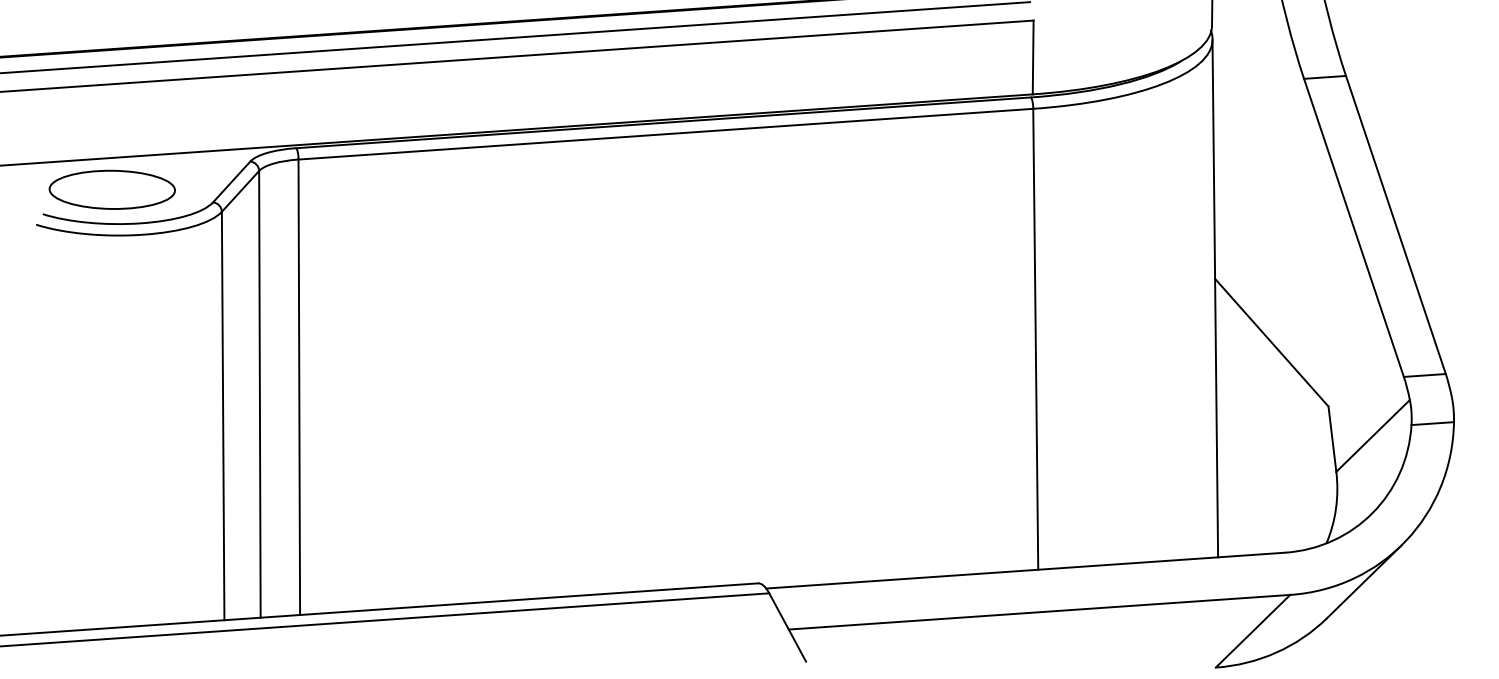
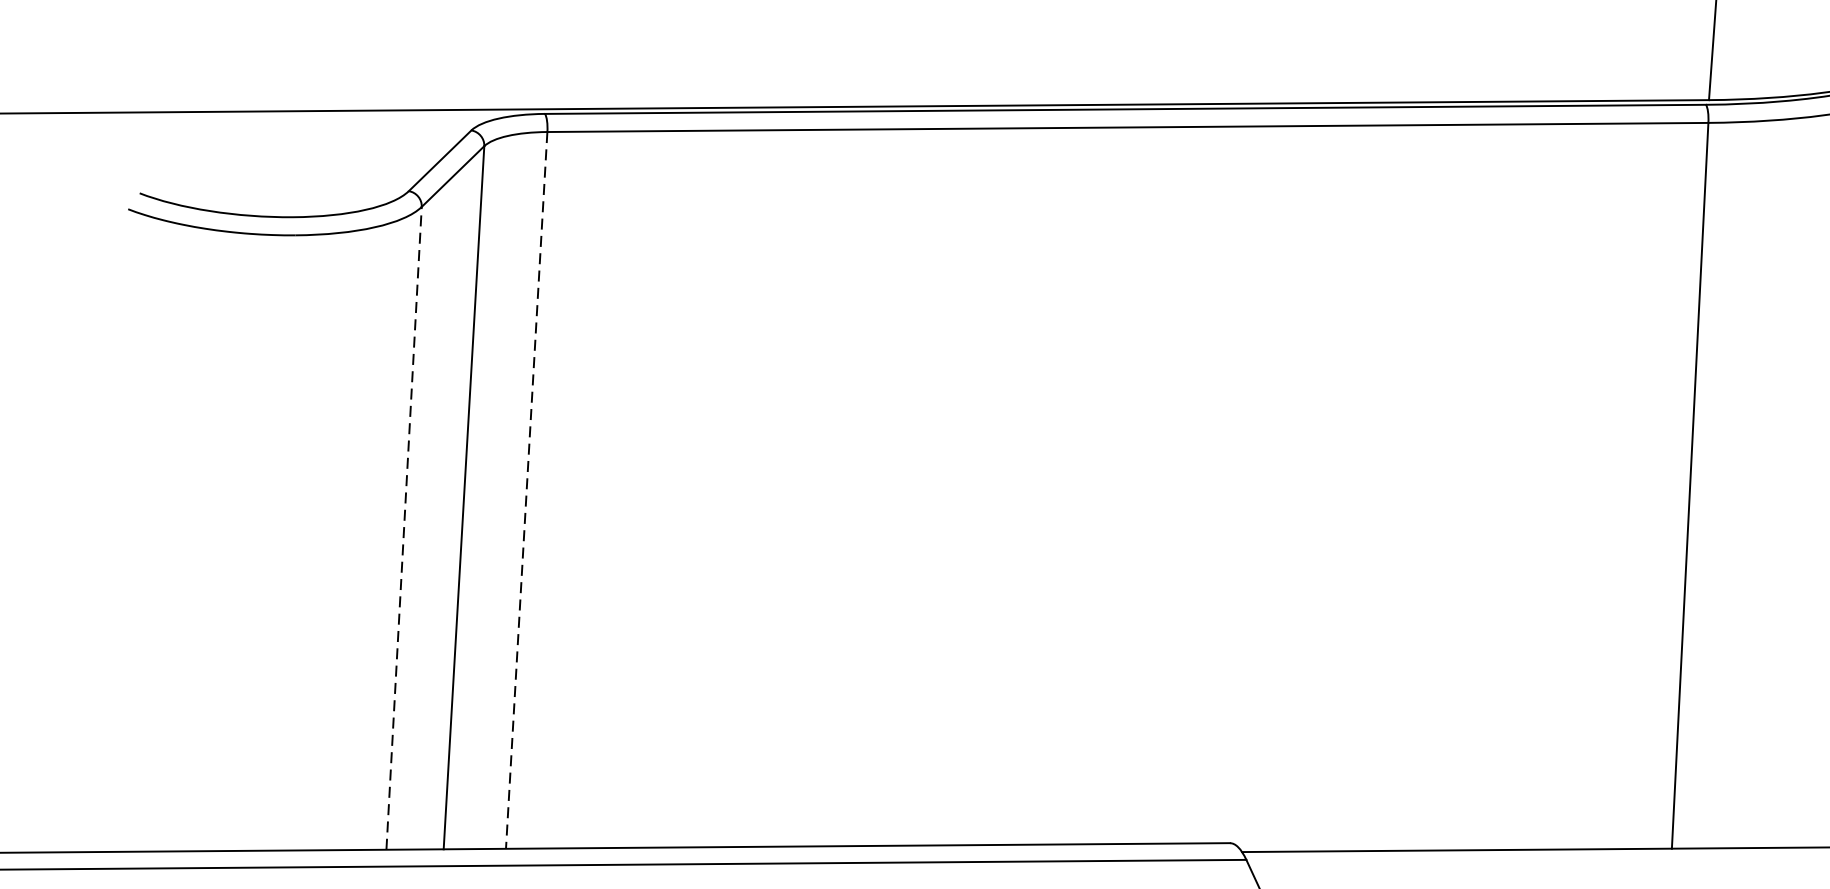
part: (111, 189) -> (250, 161), removed
line: (299, 387) -> (526, 490), solid -> dashed
line: (223, 415) -> (404, 527), solid -> dashed

